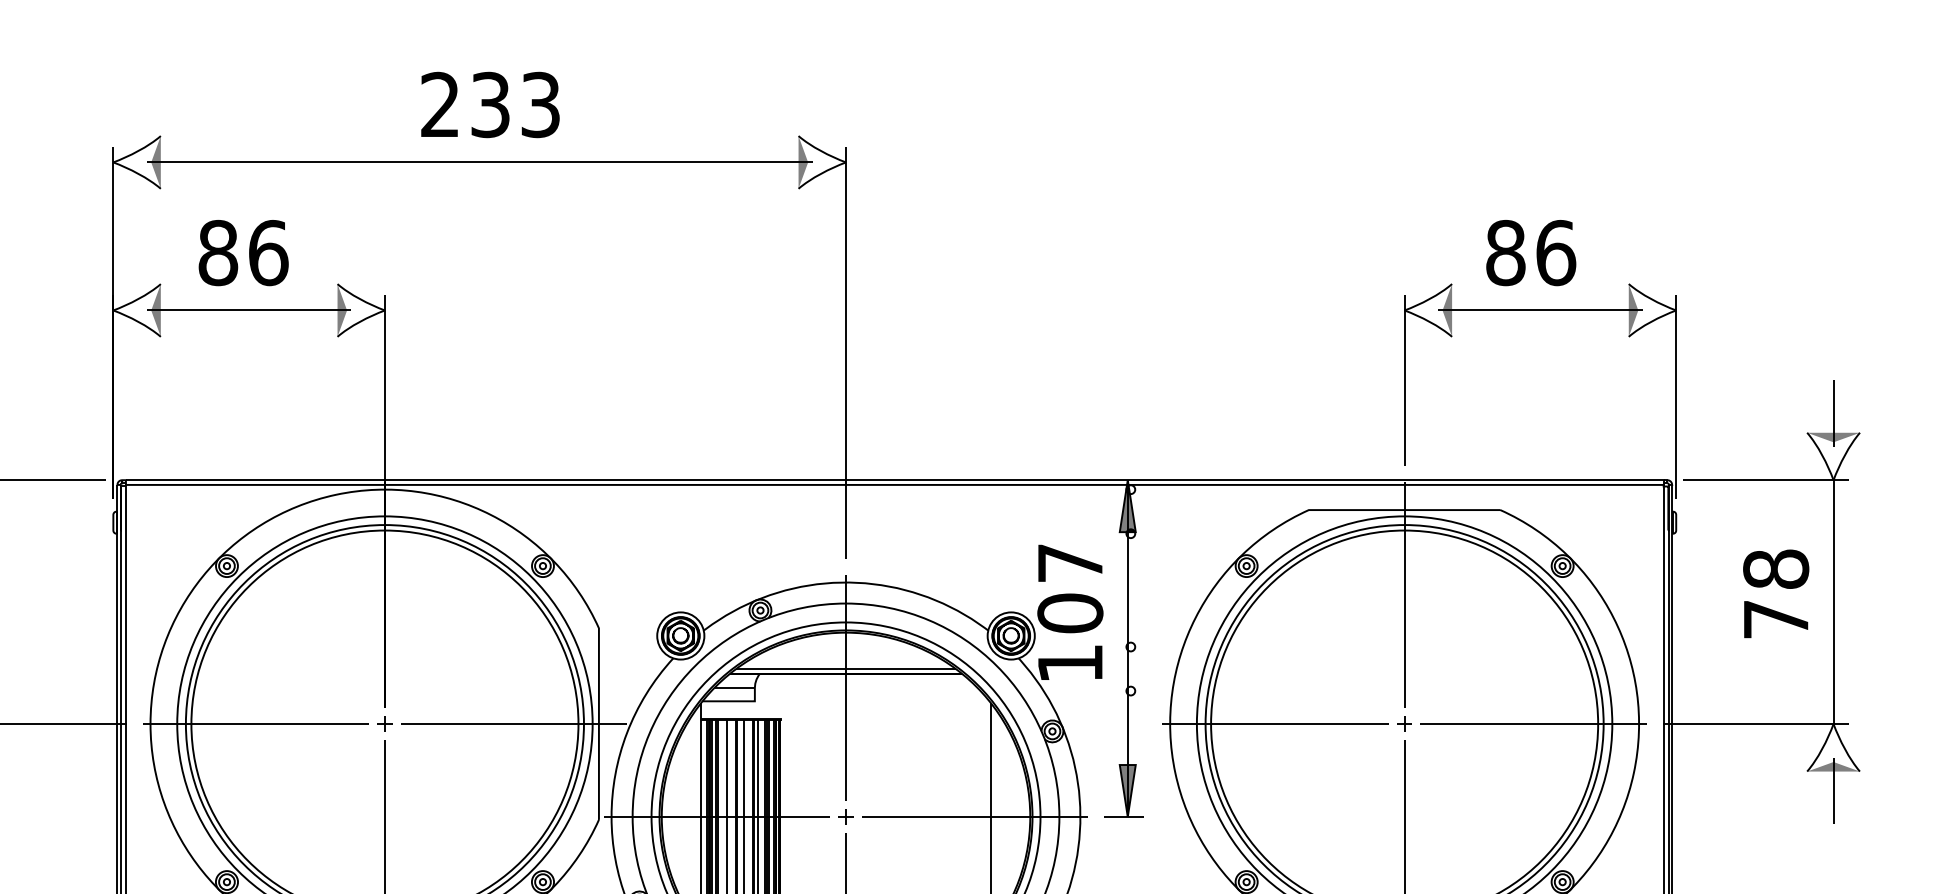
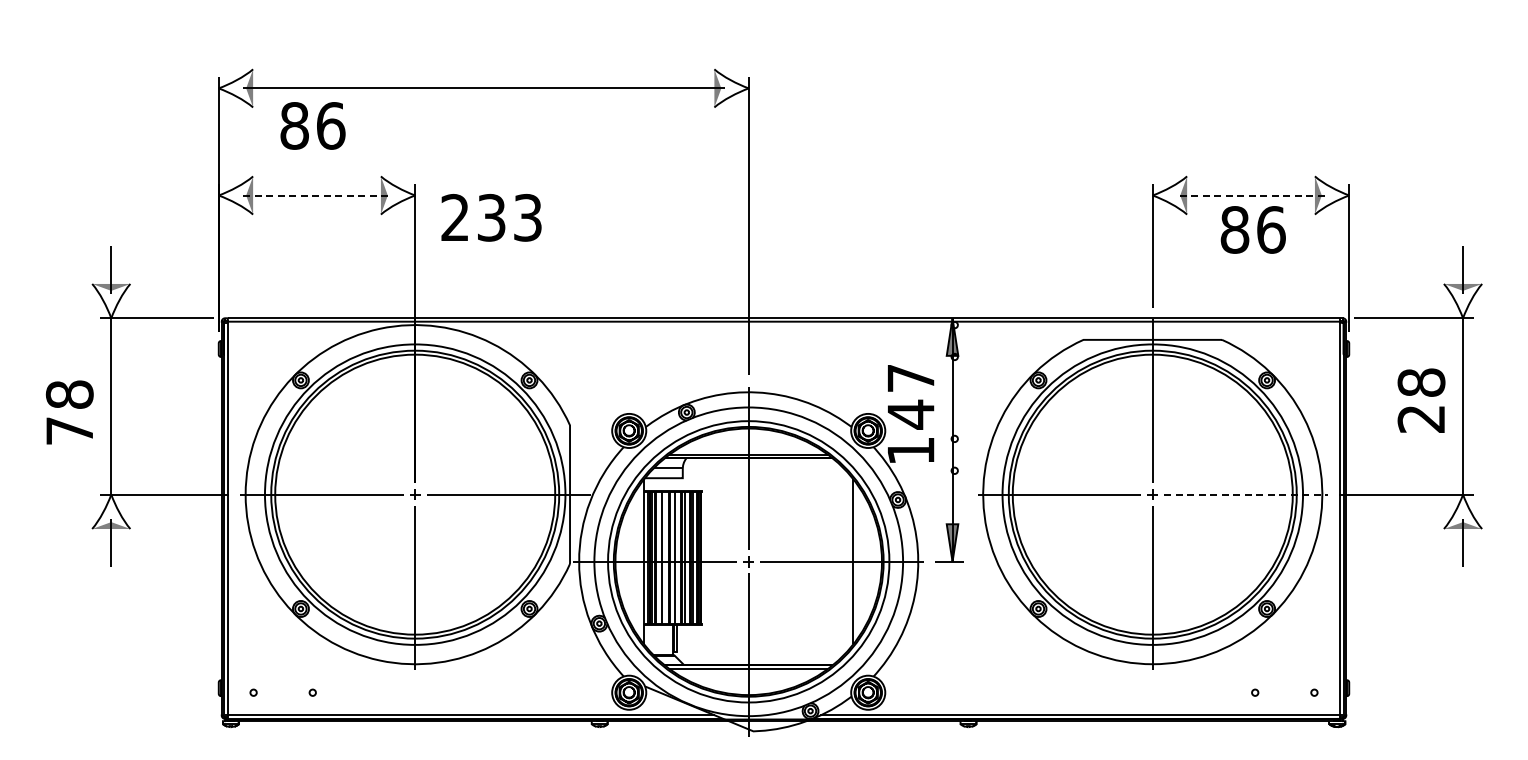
text: (490, 104) -> (491, 217), moved
text: (242, 252) -> (312, 125), moved
text: (1530, 252) -> (1252, 229), moved
line: (249, 310) -> (317, 195), solid -> dashed
line: (1541, 310) -> (1251, 195), solid -> dashed
text: (1069, 613) -> (910, 414), 107 -> 147
text: (1774, 618) -> (1420, 418), 78 -> 28
line: (1534, 723) -> (1246, 494), solid -> dashed

